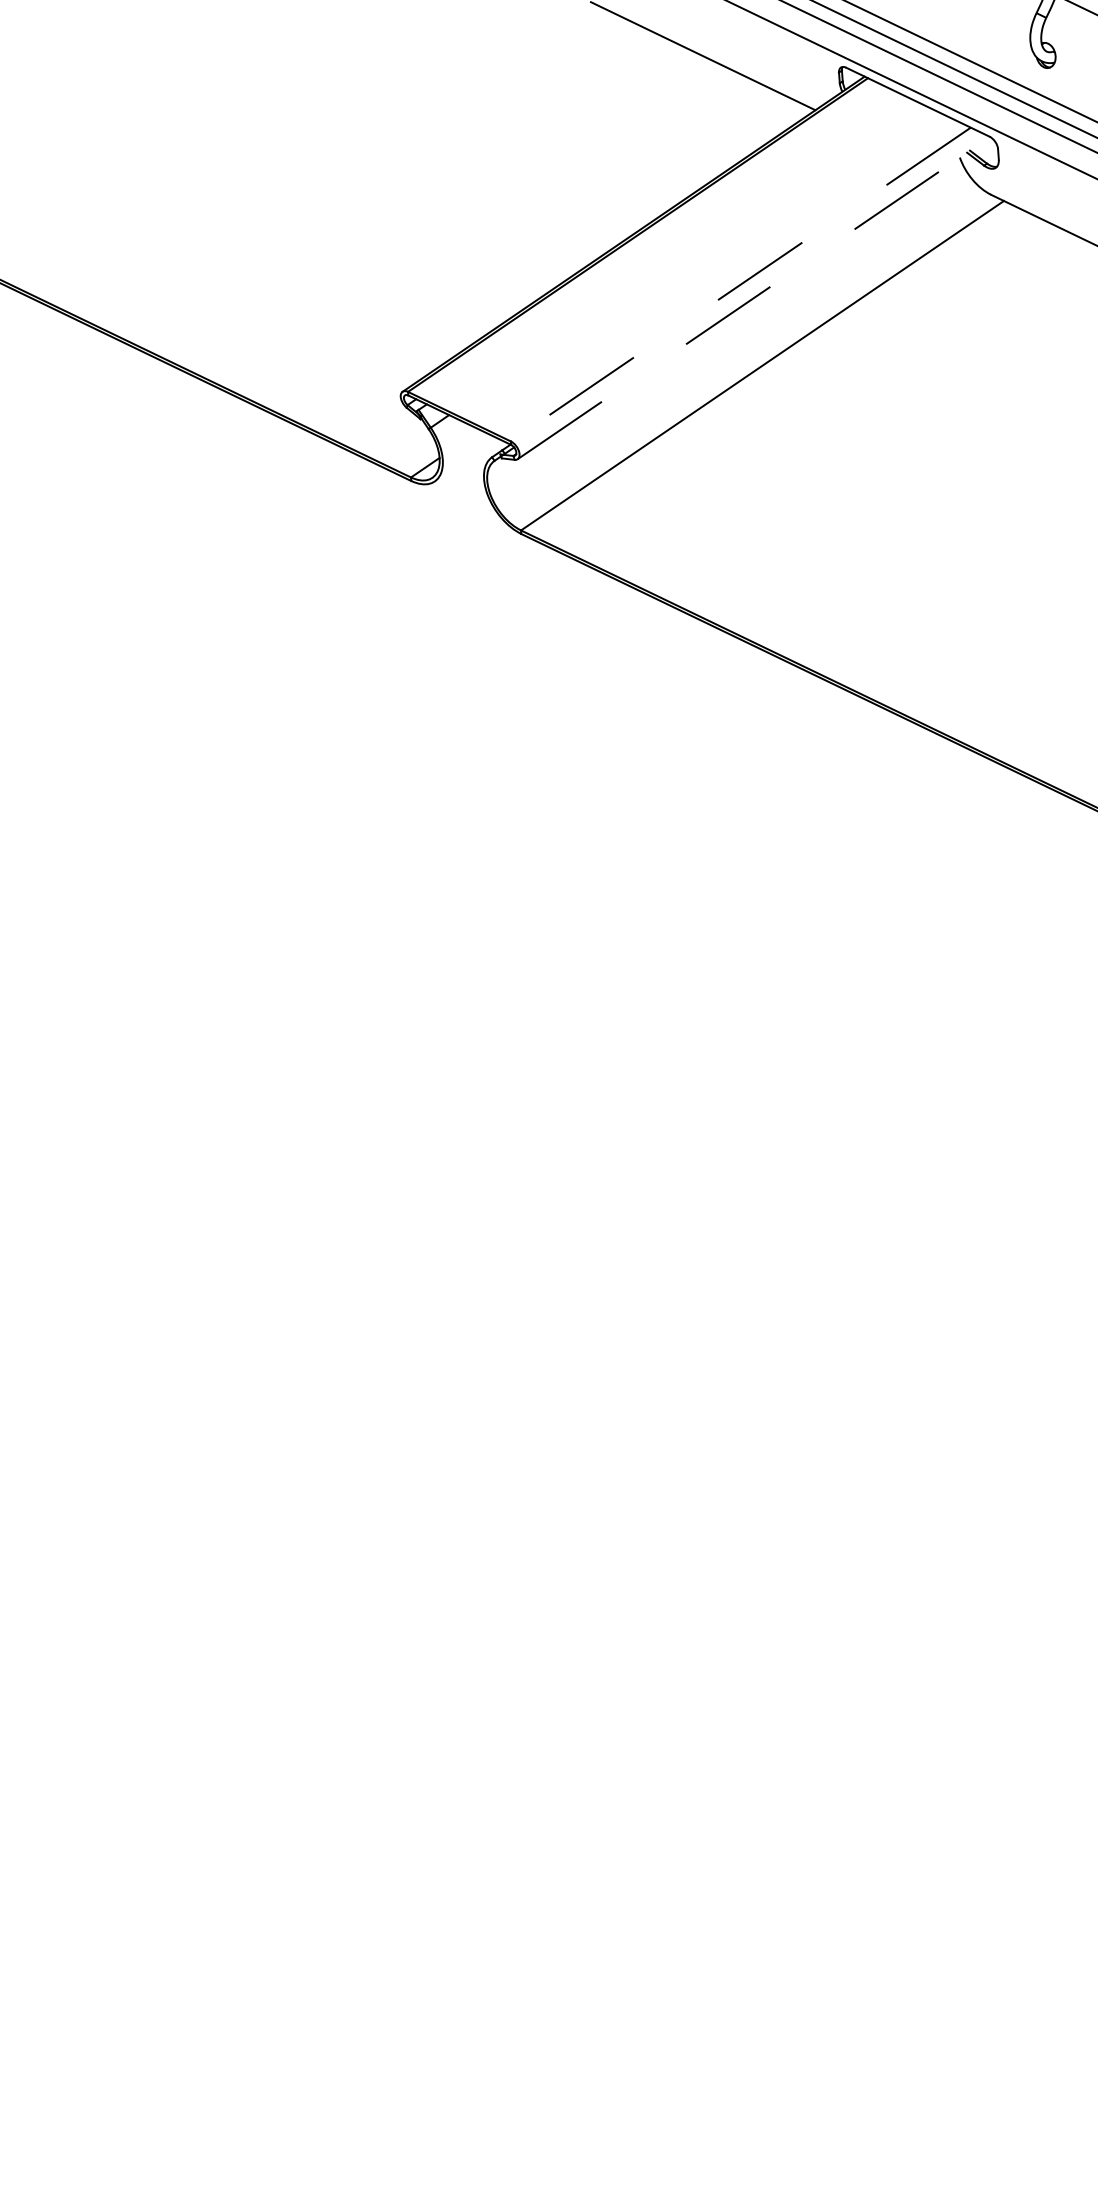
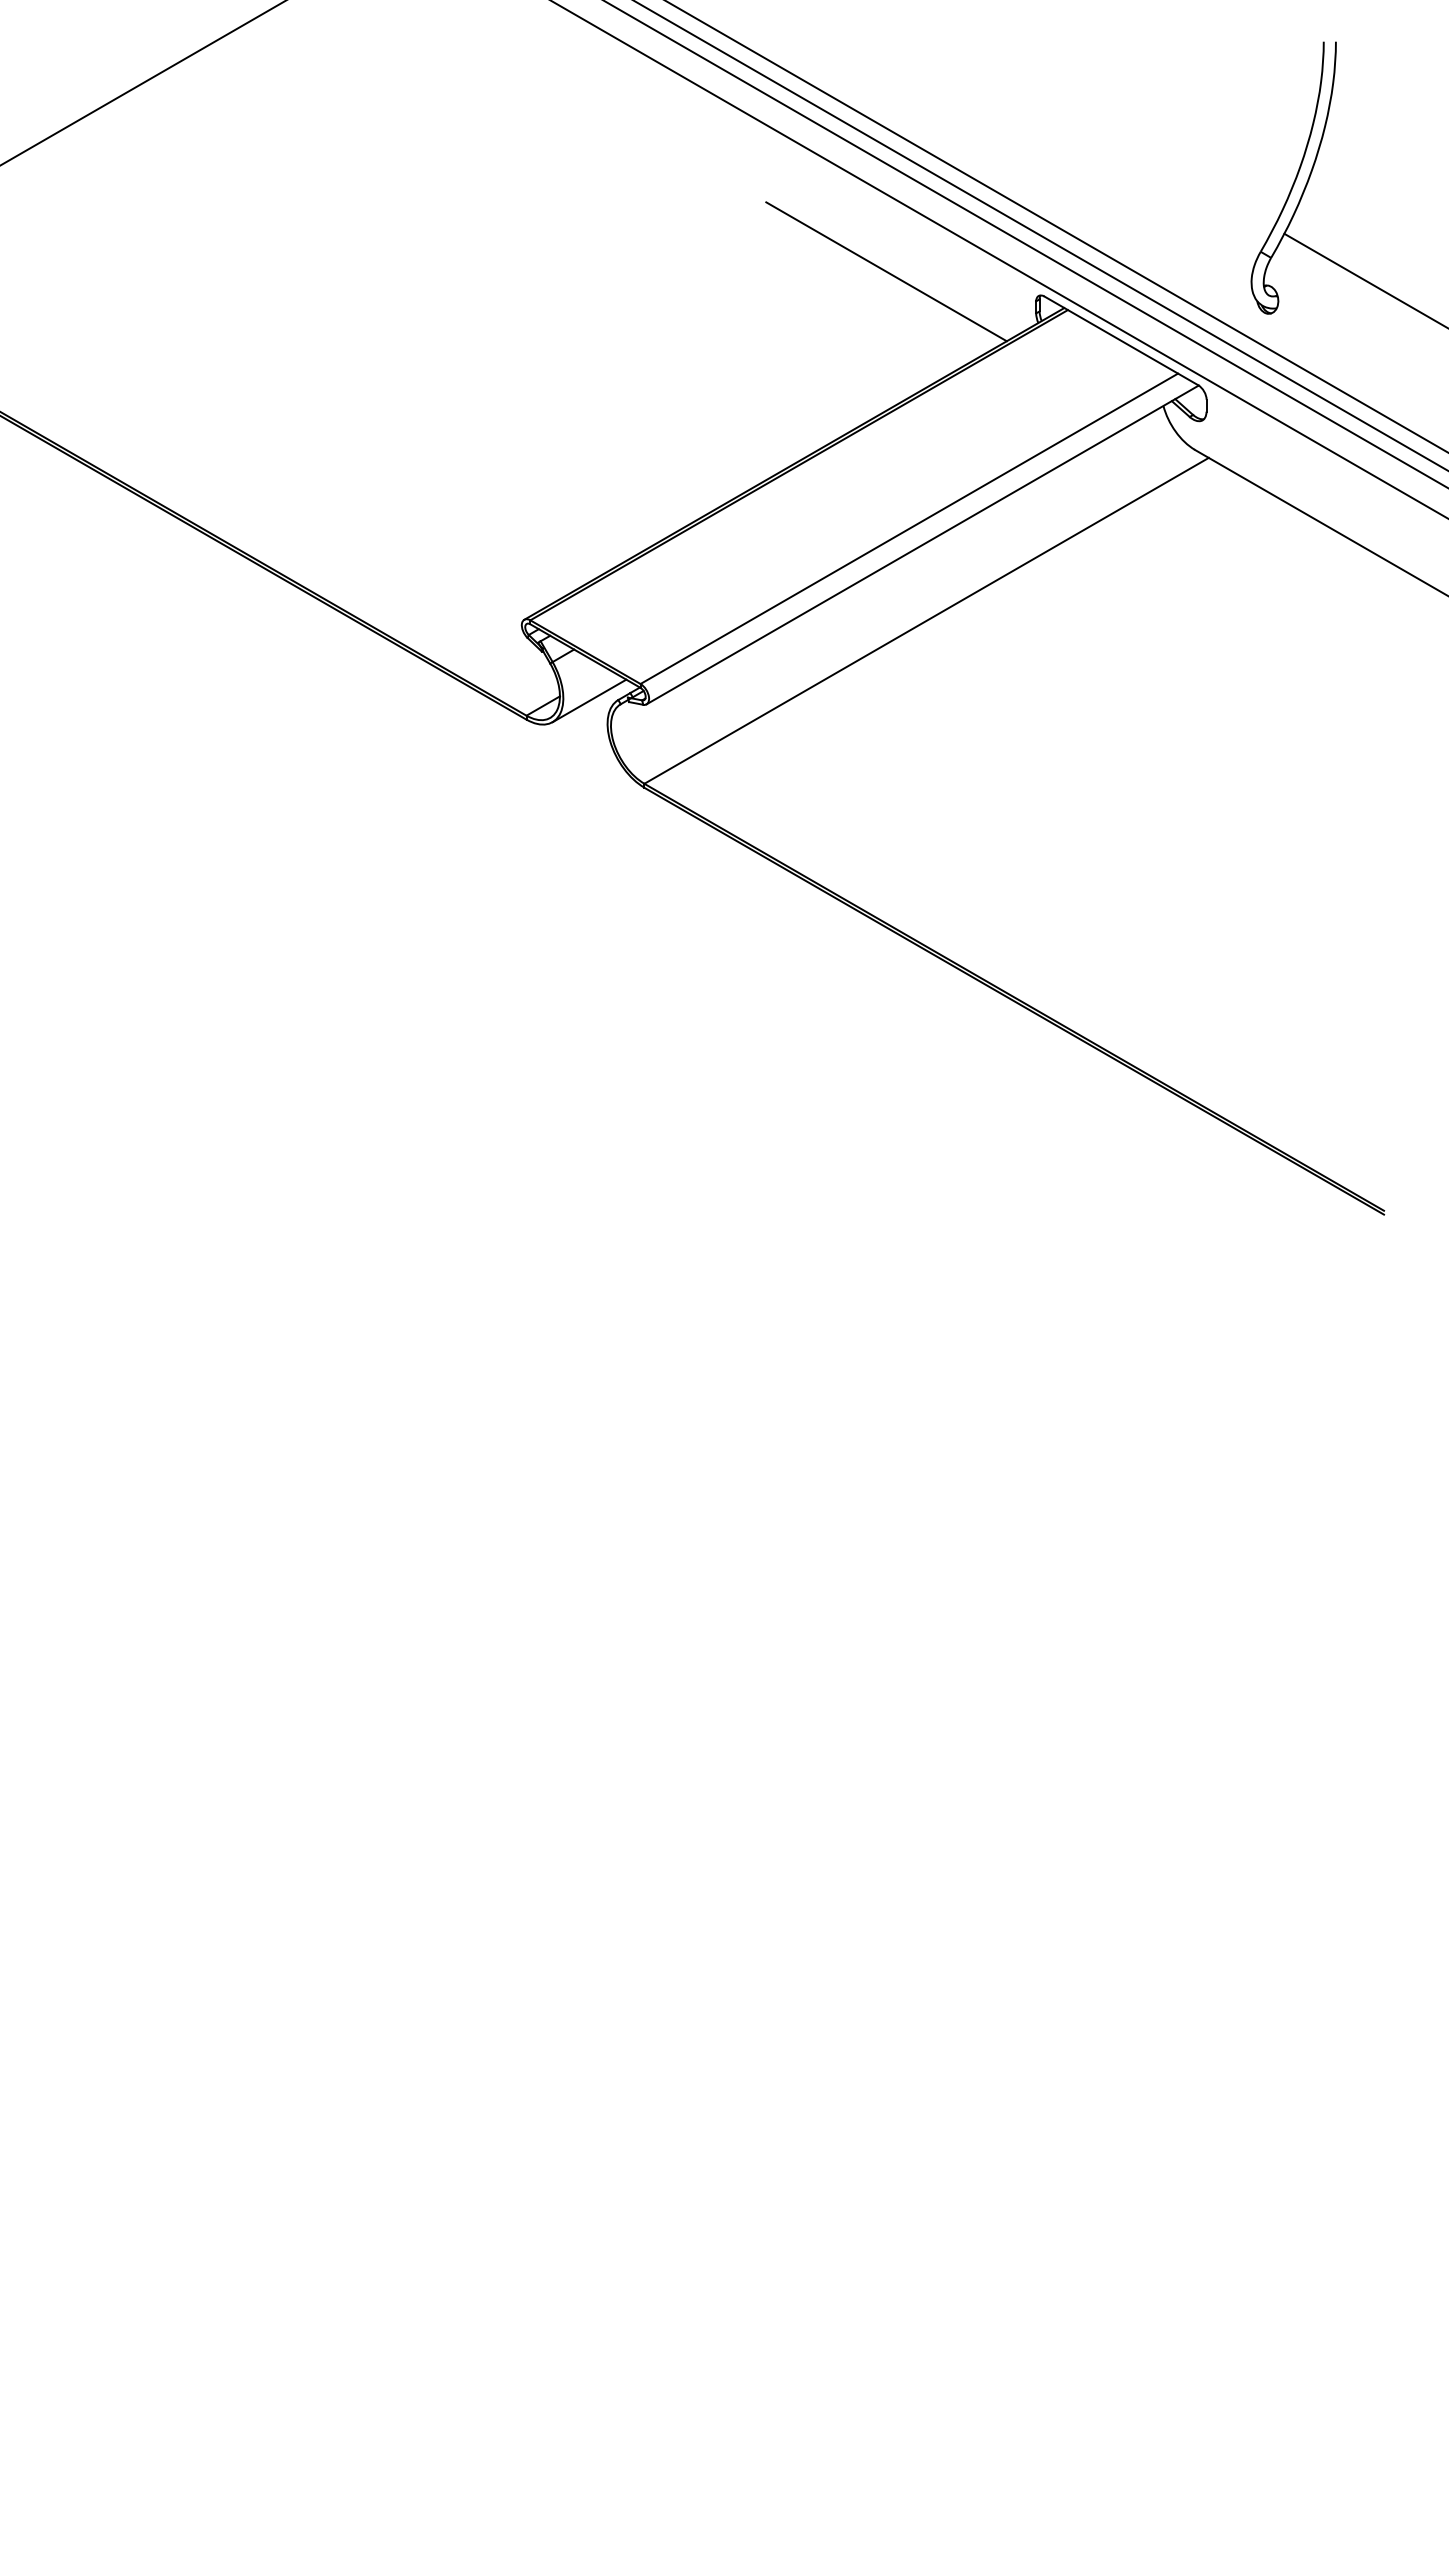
line: (740, 285) -> (908, 529), dashed -> solid
line: (753, 297) -> (922, 544), dashed -> solid
line: (466, 459) -> (589, 700), added

